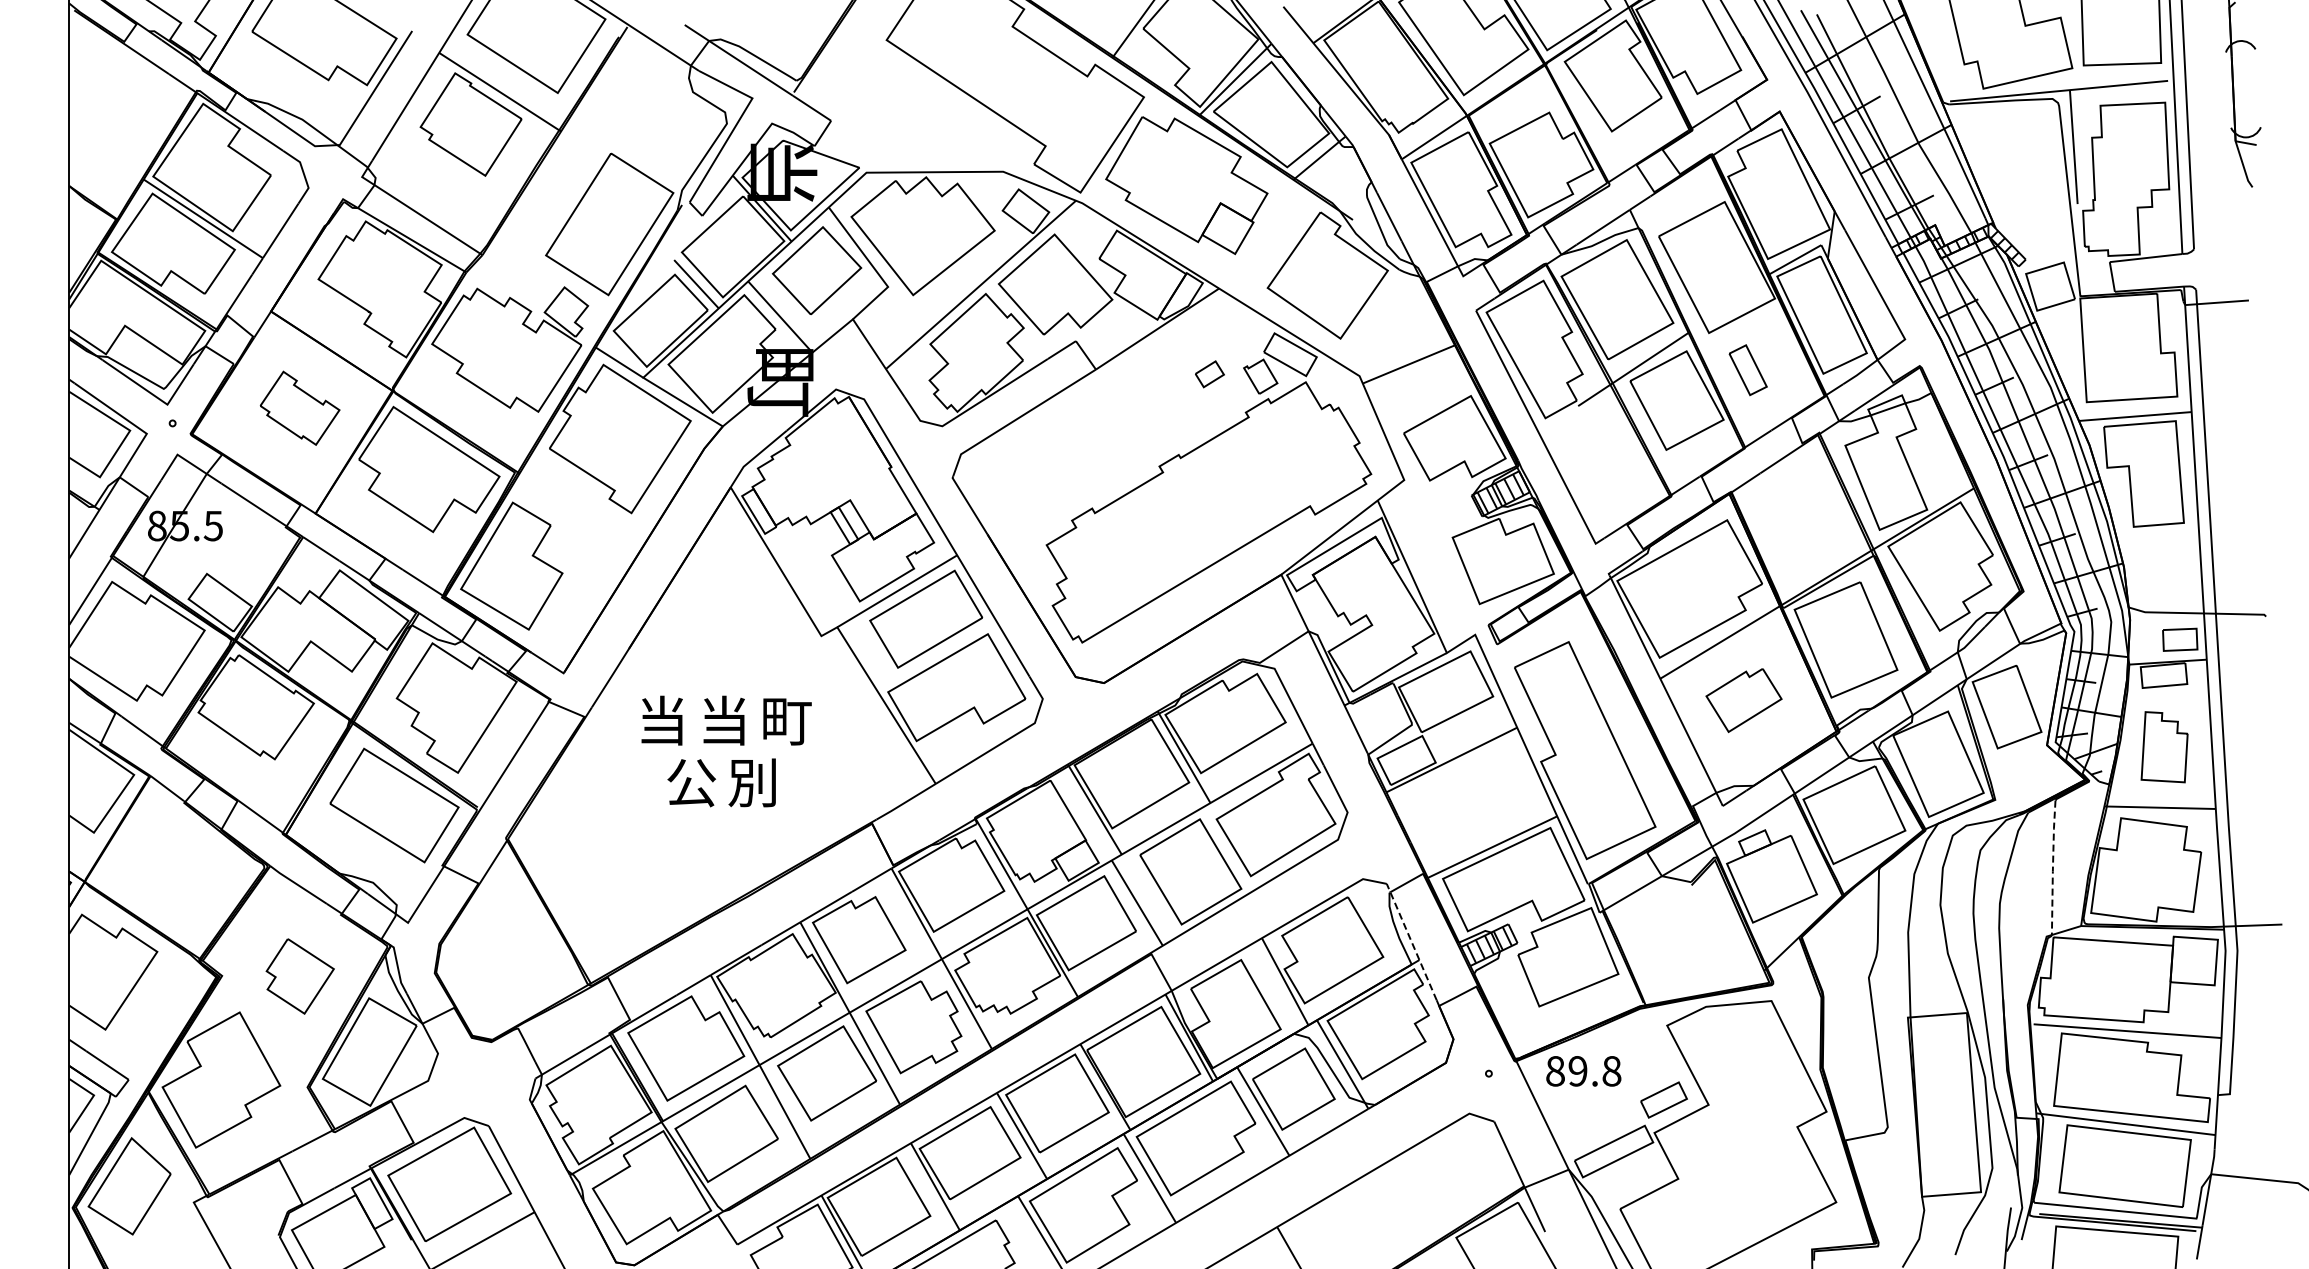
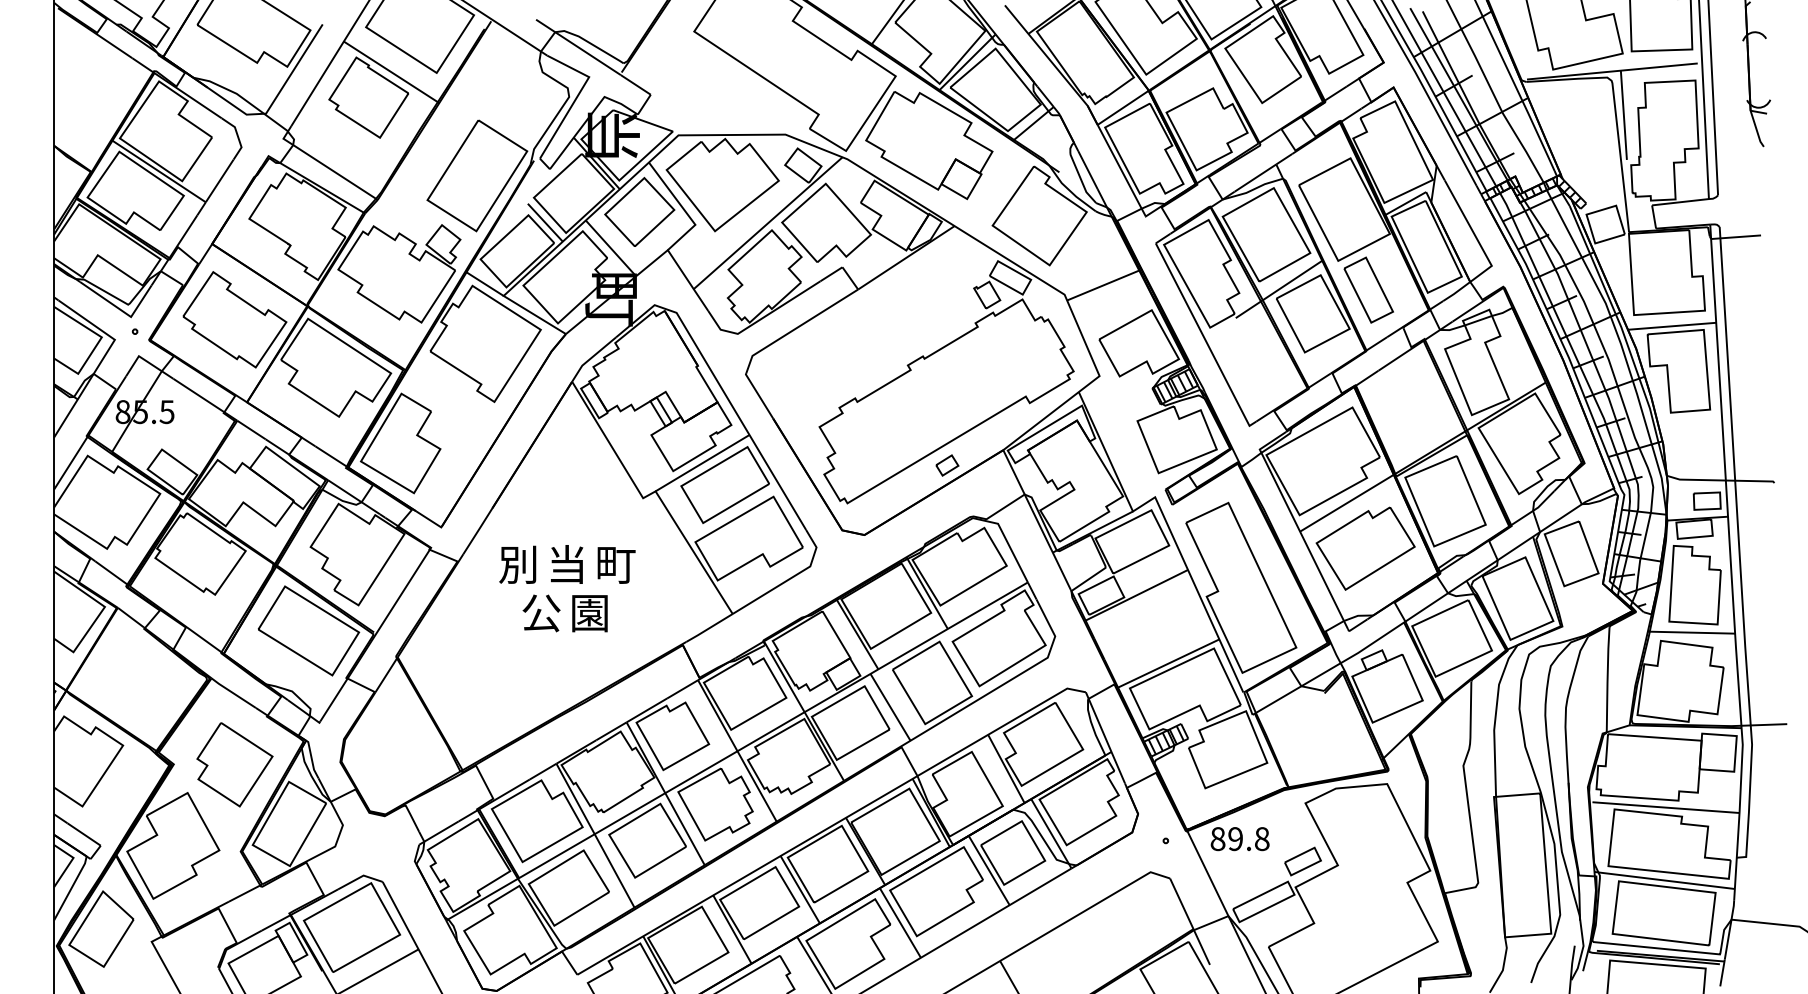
part: (1748, 369) -> (1369, 289), size x1.67
part: (1209, 374) -> (947, 465), moved
part: (299, 408) -> (234, 320), size x1.67
part: (1743, 700) -> (1365, 548), size x1.67
text: (660, 720) -> (517, 564), 当 -> 別
part: (2164, 747) -> (1694, 585), size x1.43
text: (752, 782) -> (589, 612), 別 -> 園
line: (2052, 867) -> (1607, 679), dashed -> solid
line: (1411, 942) -> (1105, 738), dashed -> solid
part: (300, 976) -> (235, 764), size x1.43

